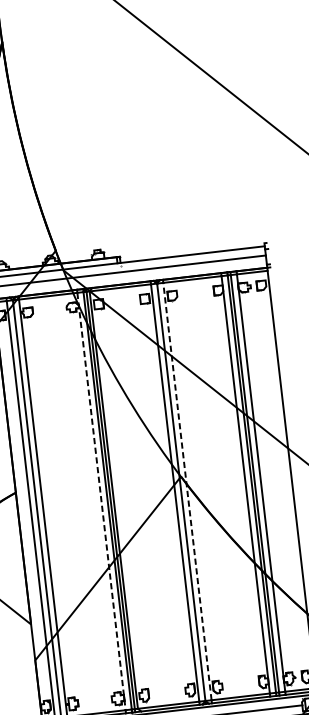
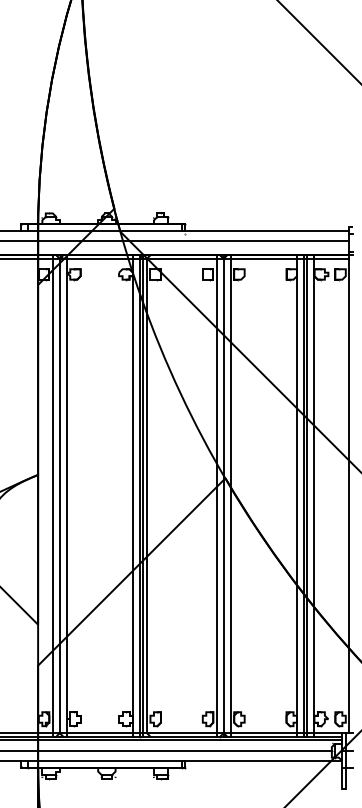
line: (187, 491) -> (230, 495), dashed -> solid
line: (101, 501) -> (133, 496), dashed -> solid

